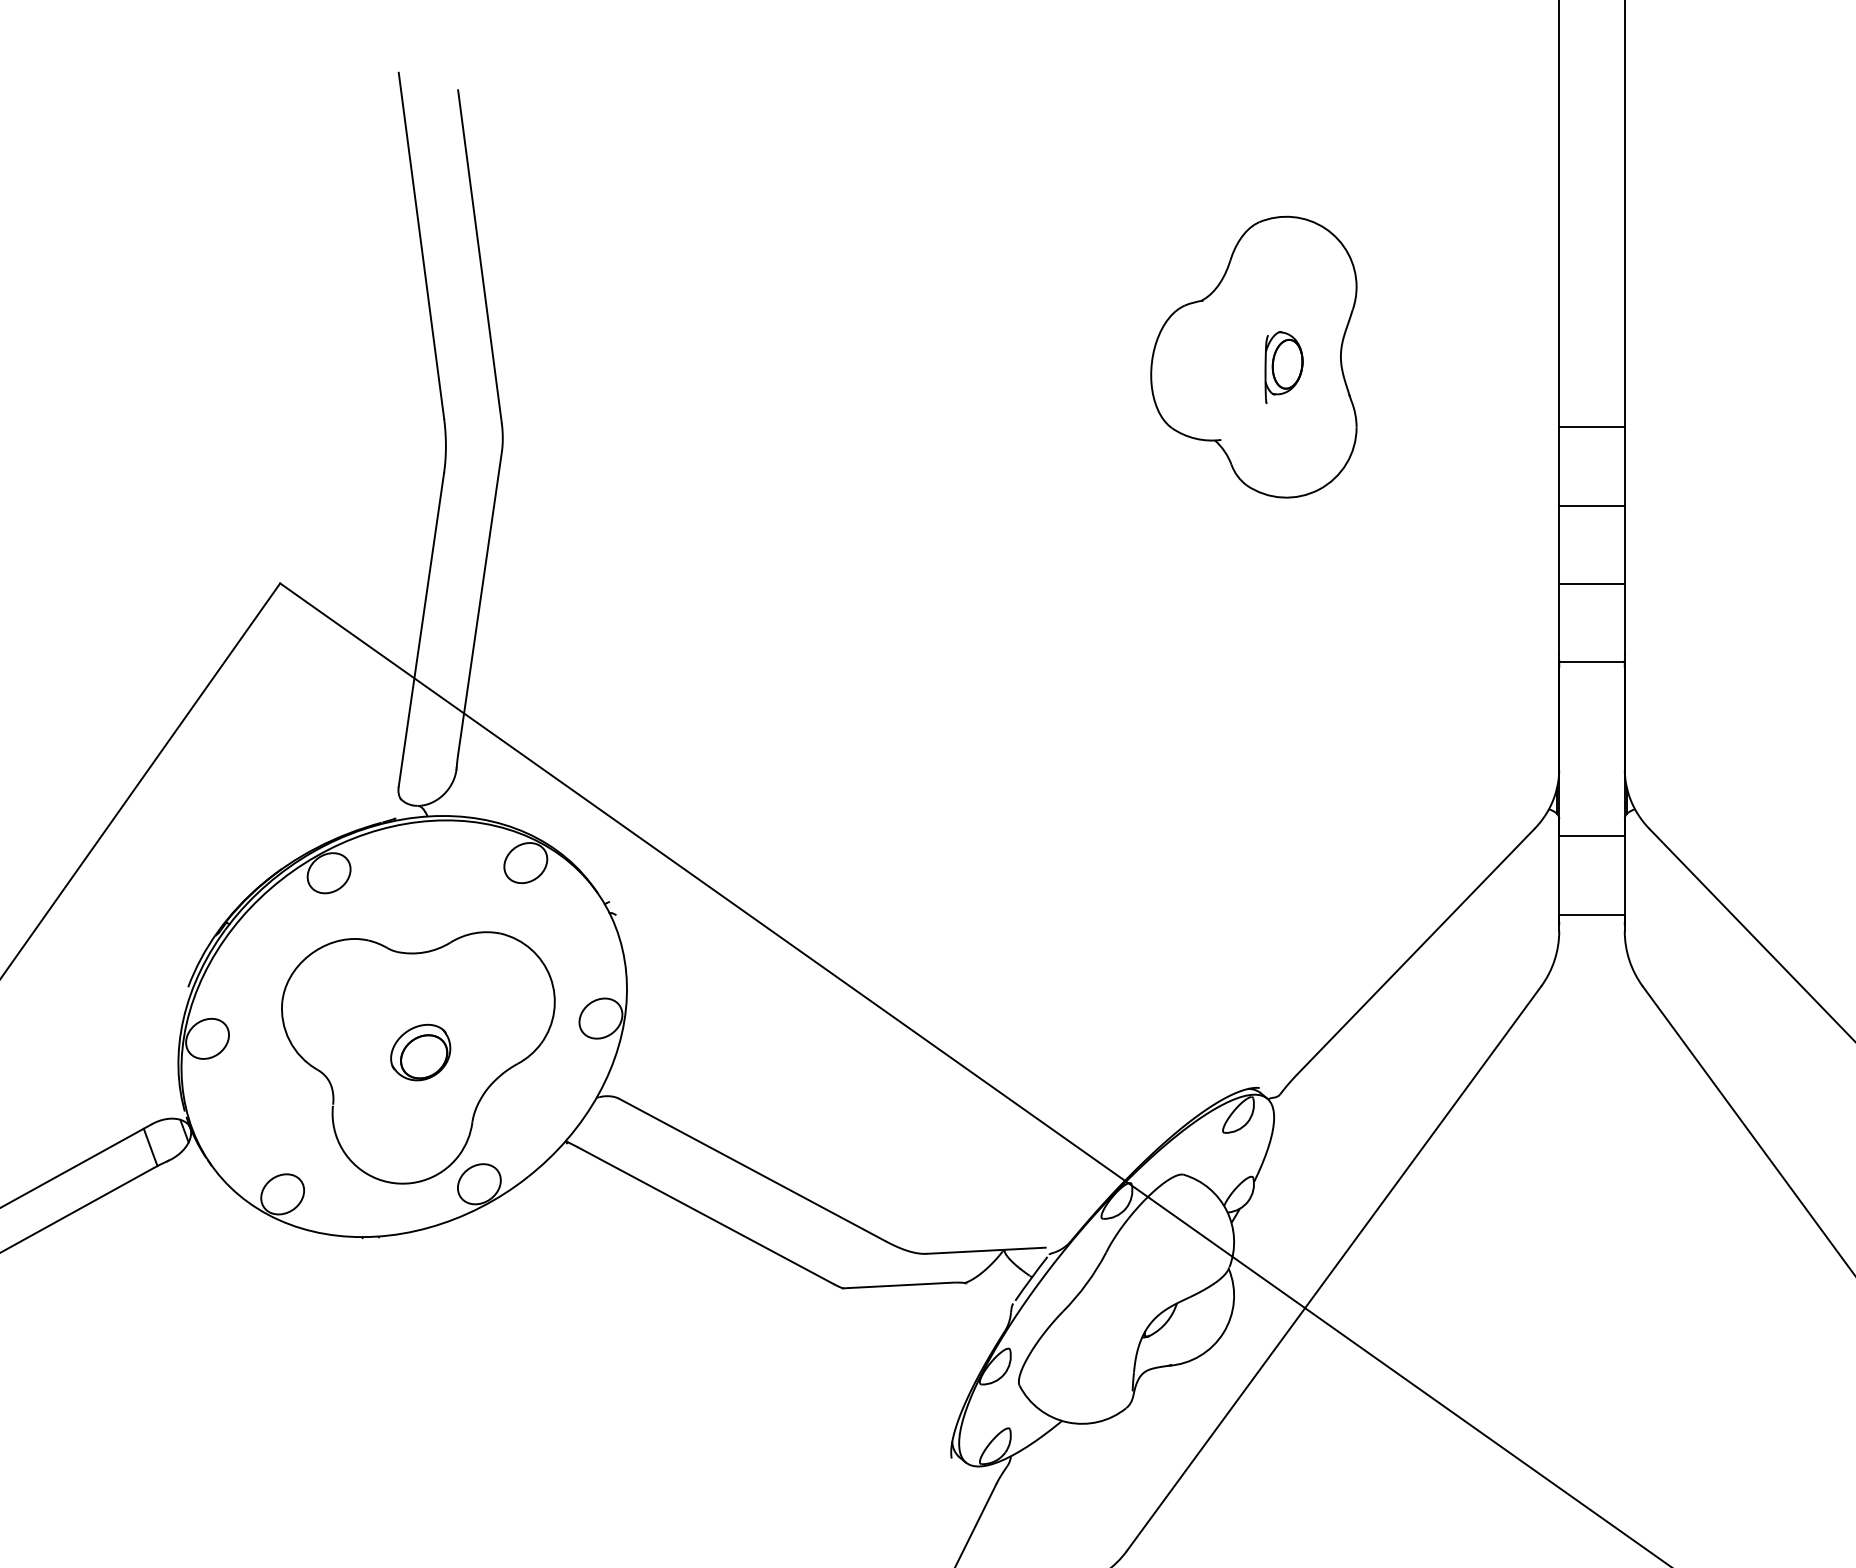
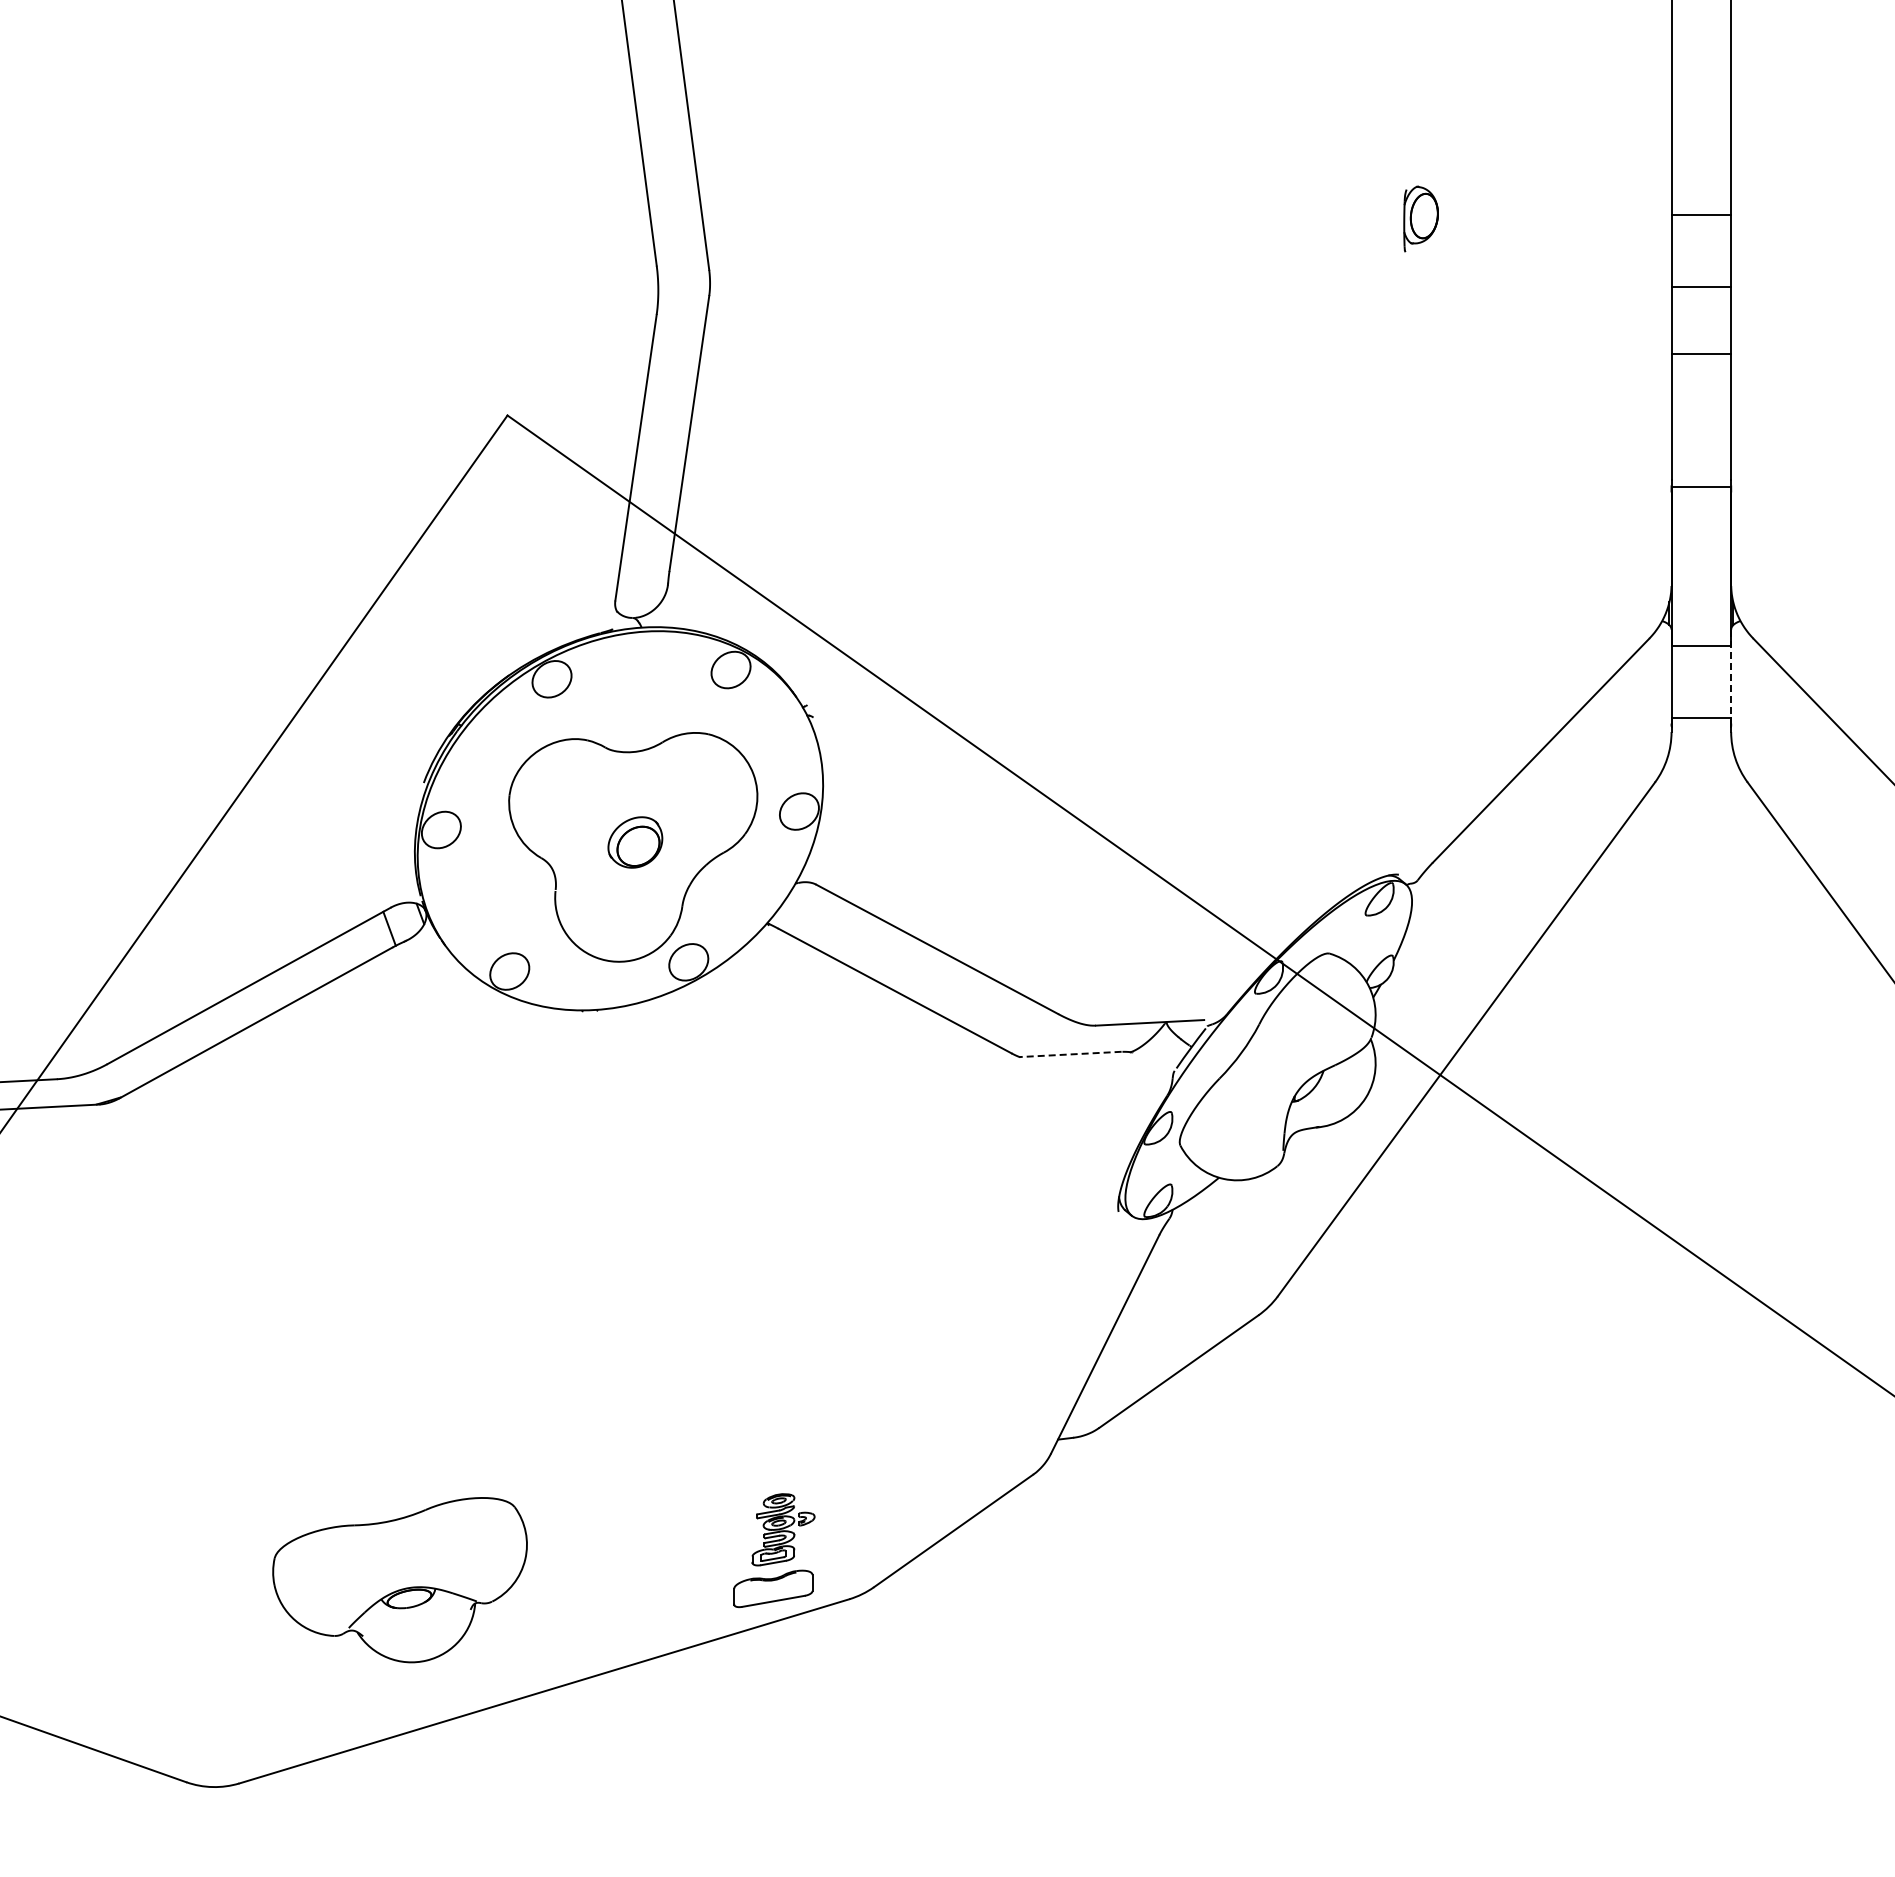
part: (1253, 357) -> (1393, 209), removed
line: (1592, 427) -> (1701, 215), moved
line: (1592, 506) -> (1701, 287), moved
line: (1592, 583) -> (1701, 353), moved
line: (1625, 870) -> (1731, 676), solid -> dashed
line: (898, 1285) -> (1070, 1054), solid -> dashed

